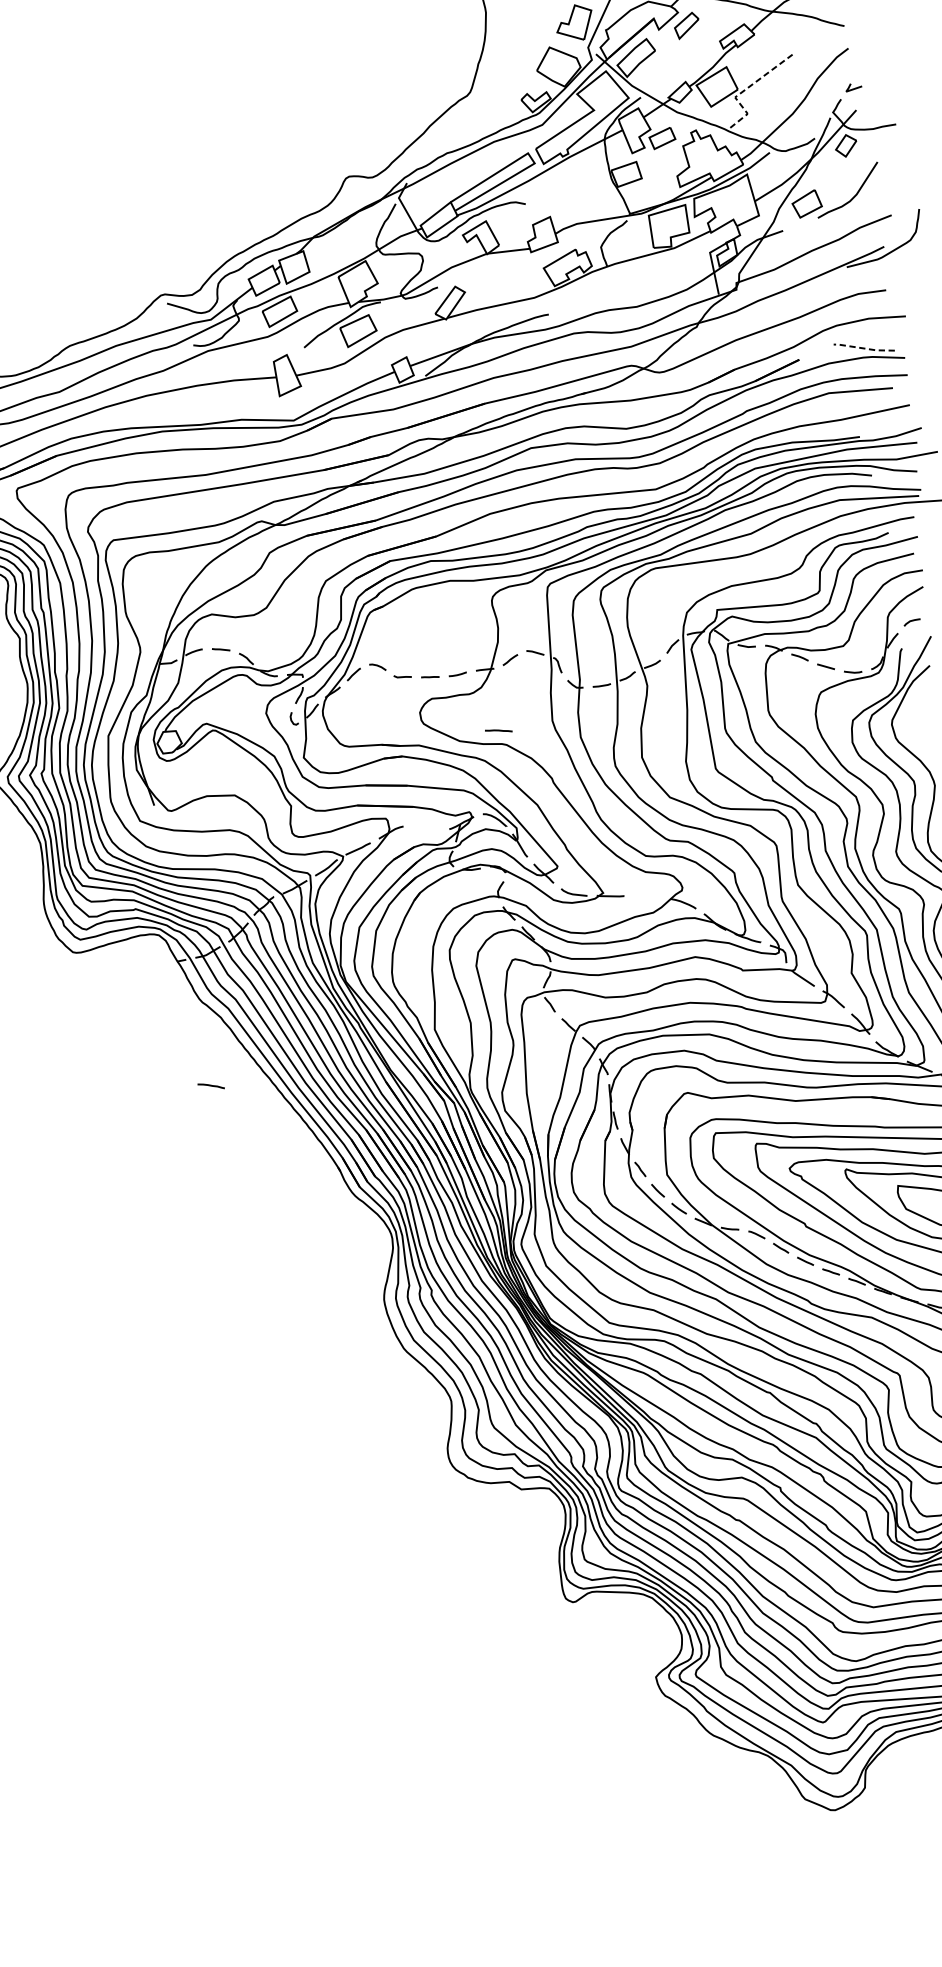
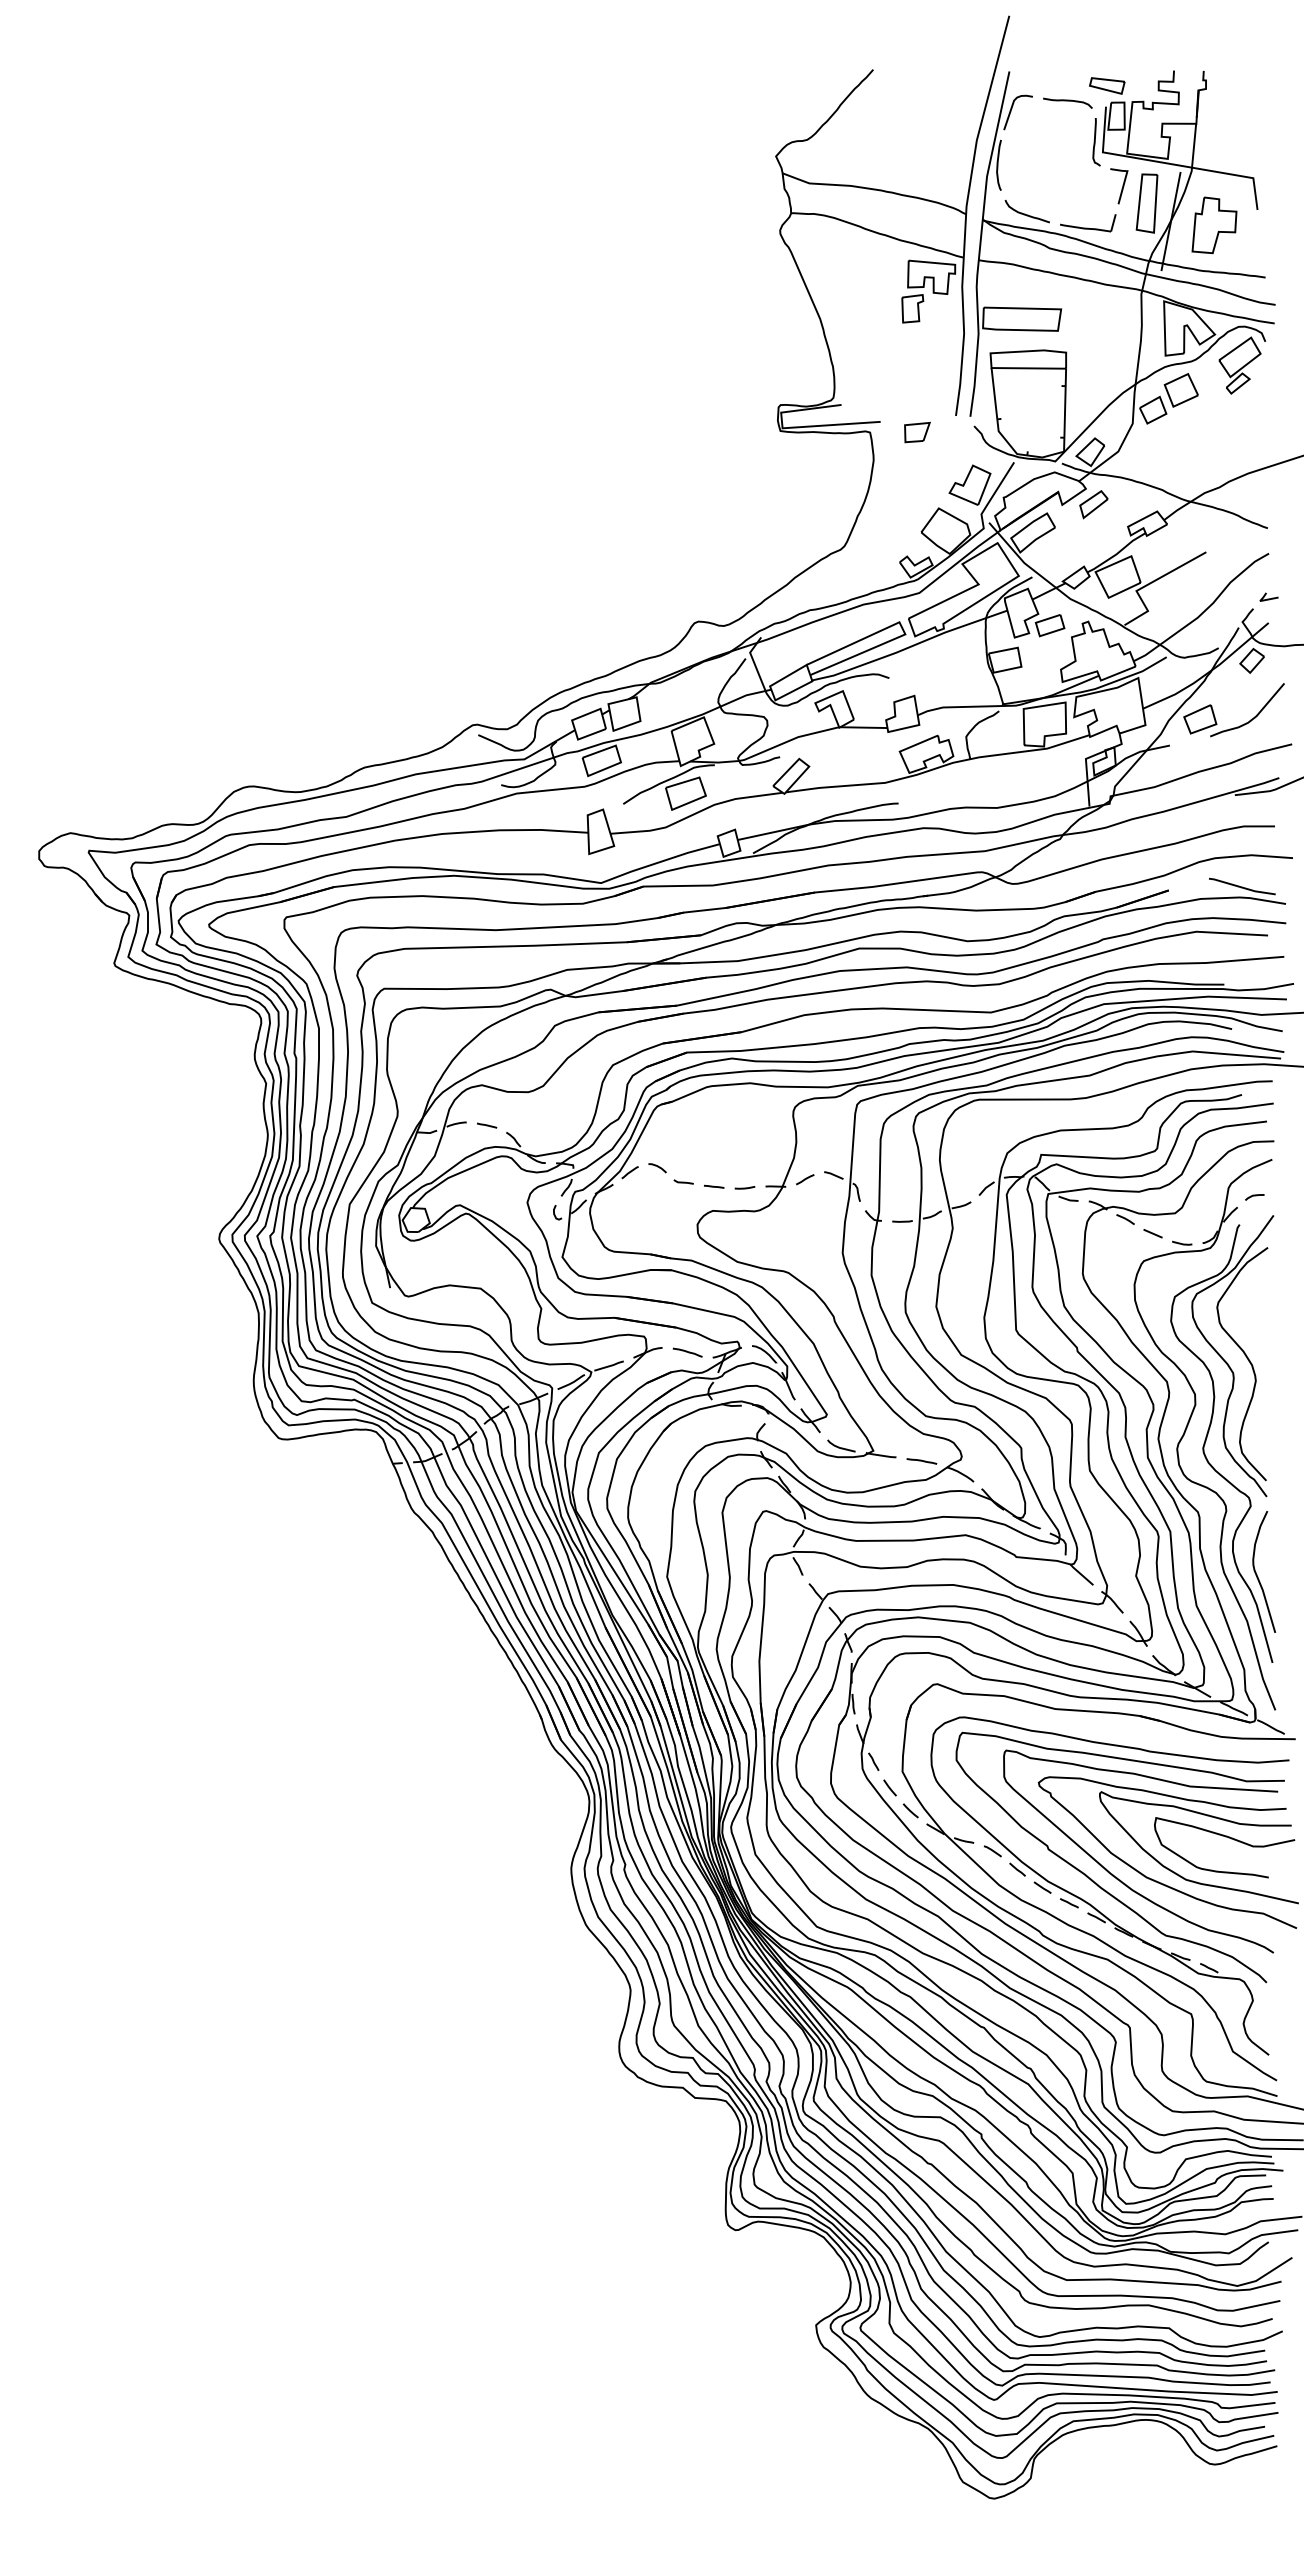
line: (744, 90) -> (1147, 584), dashed -> solid
line: (863, 348) -> (1241, 887), dashed -> solid
line: (498, 731) -> (921, 1461), moved
line: (211, 1086) -> (687, 1352), moved

